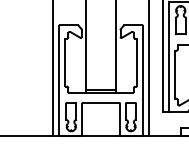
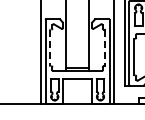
line: (65, 62) -> (50, 47), solid -> dashed
line: (137, 62) -> (105, 47), solid -> dashed

